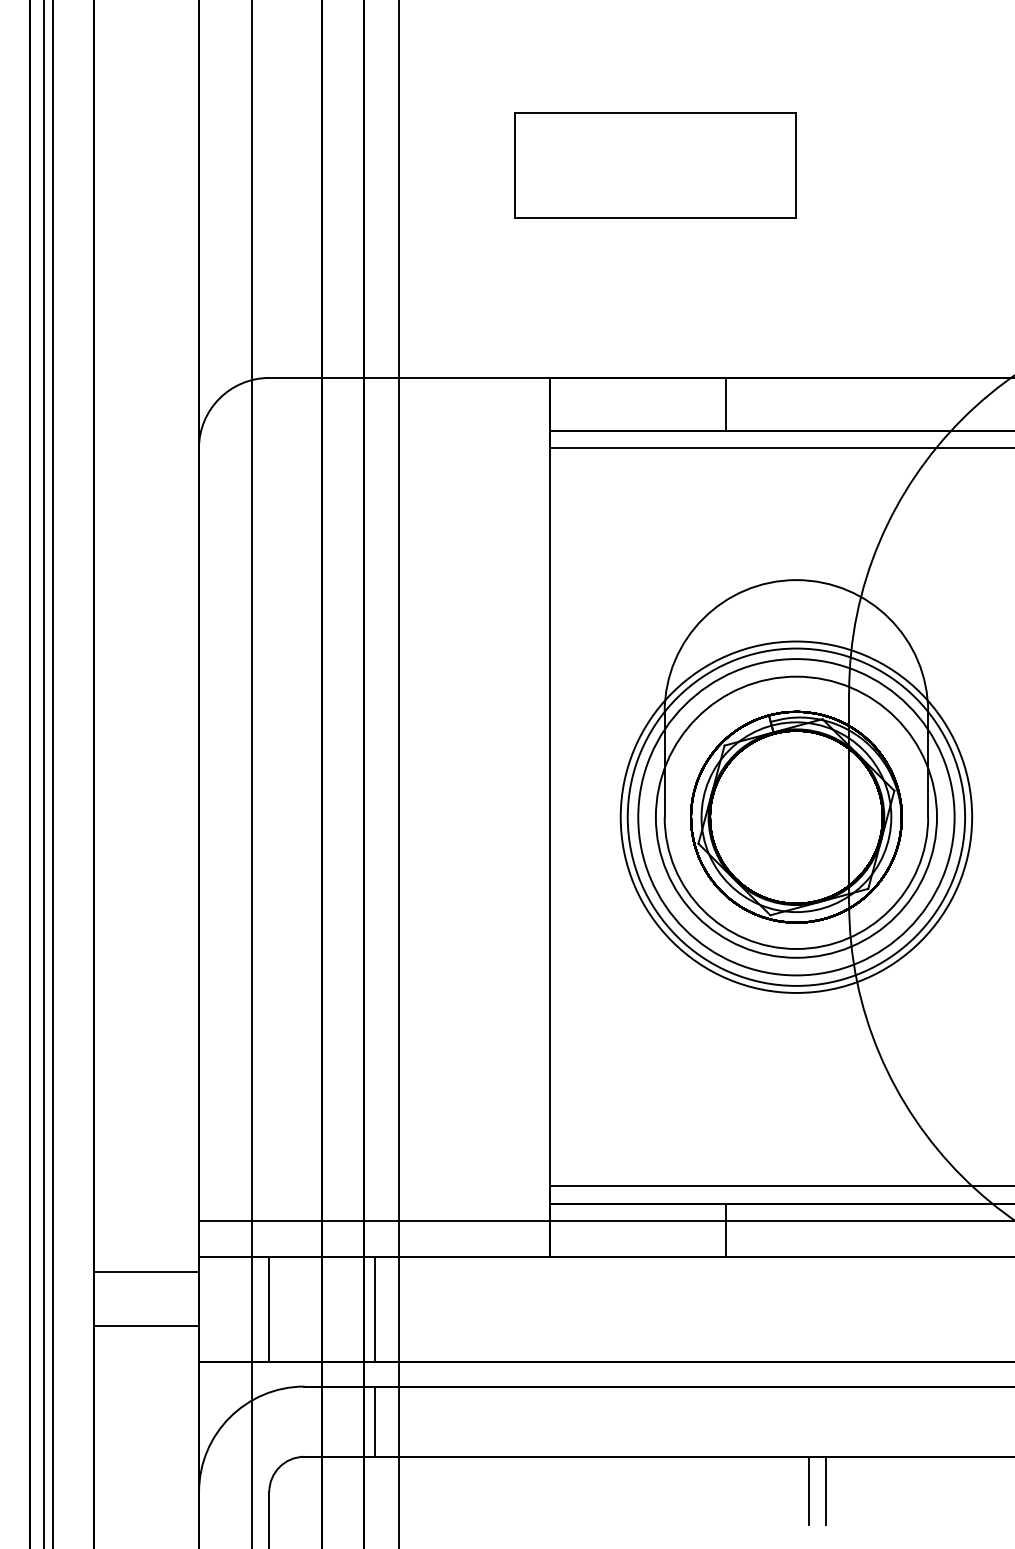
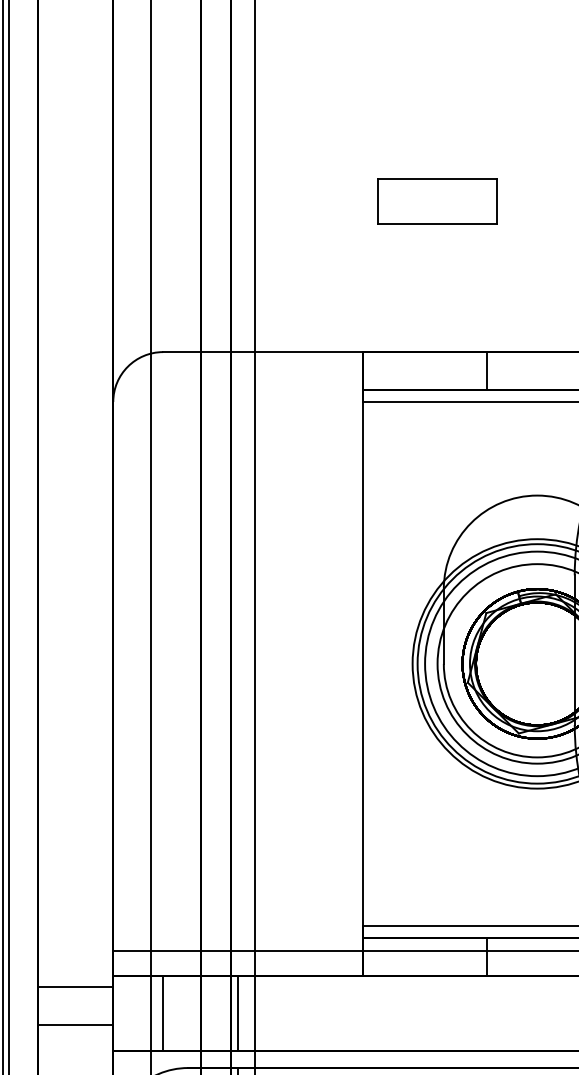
part: (655, 165) -> (437, 201), size x0.6

